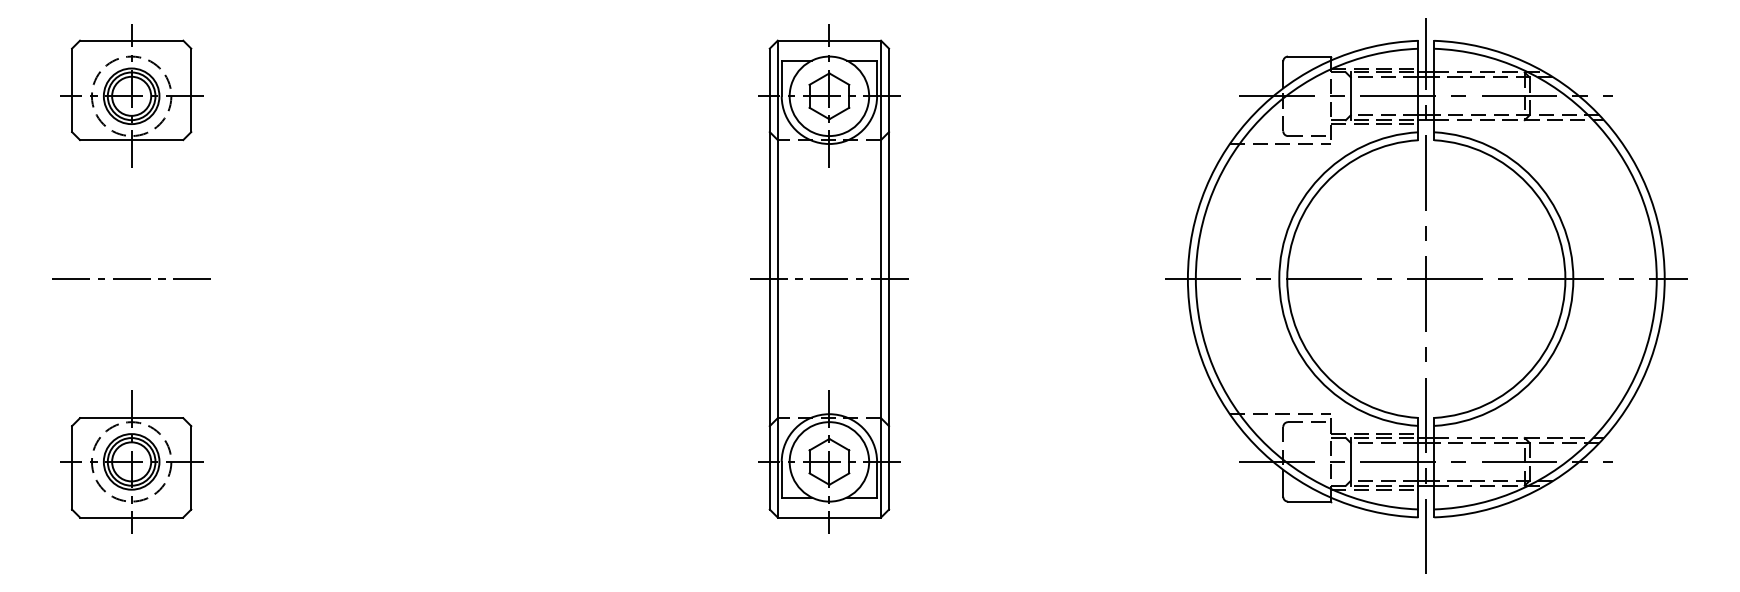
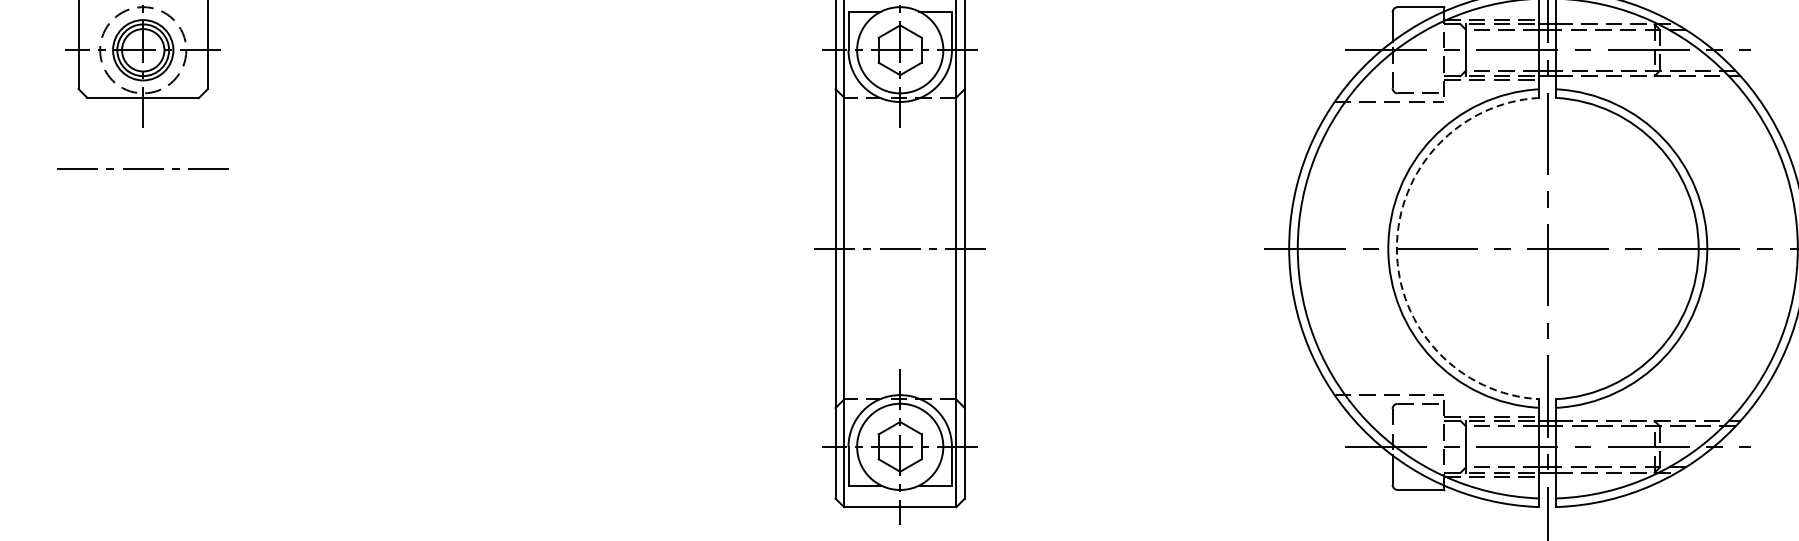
line: (131, 278) -> (143, 168), moved
arc: (1287, 279) -> (1397, 248), solid -> dashed
part: (131, 461) -> (143, 446), removed

